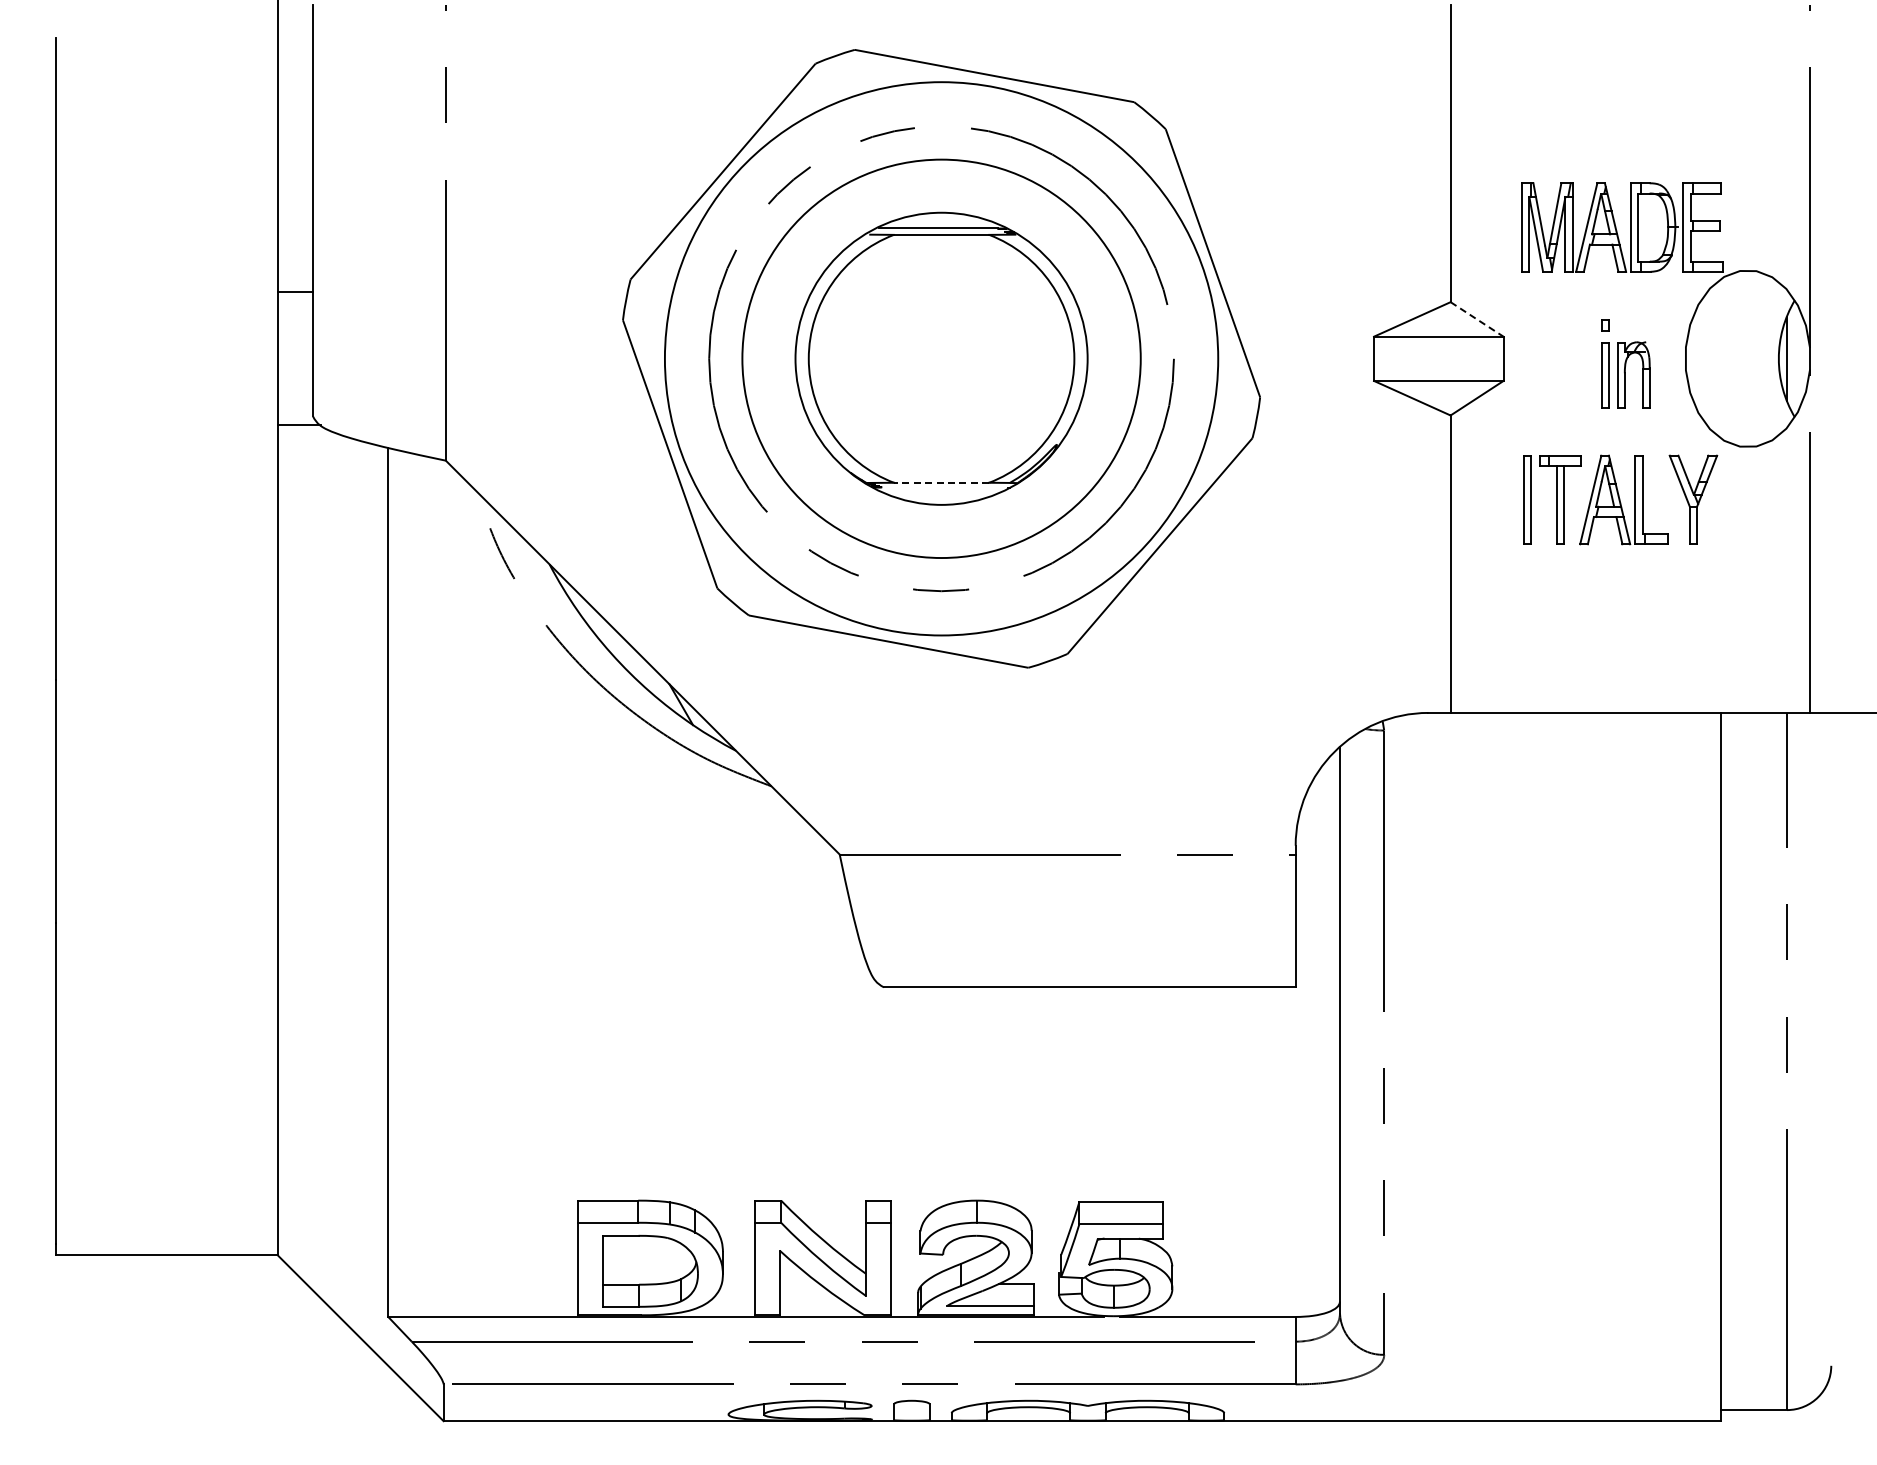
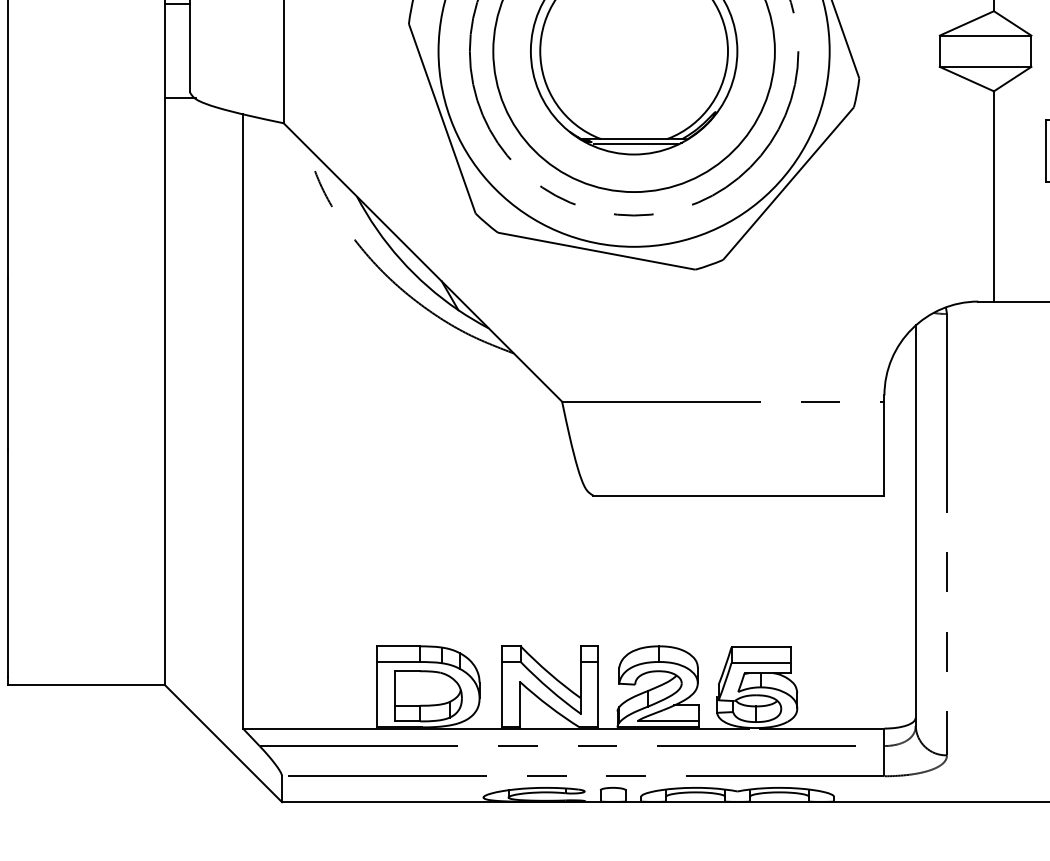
line: (1477, 319) -> (1012, 23), dashed -> solid
line: (941, 482) -> (634, 138), dashed -> solid
line: (943, 489) -> (635, 143), added

